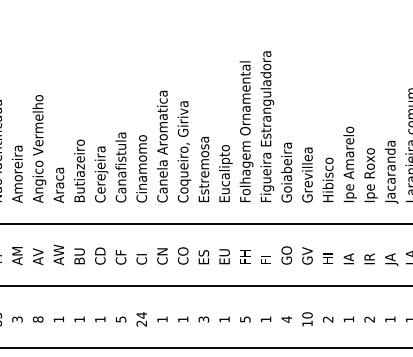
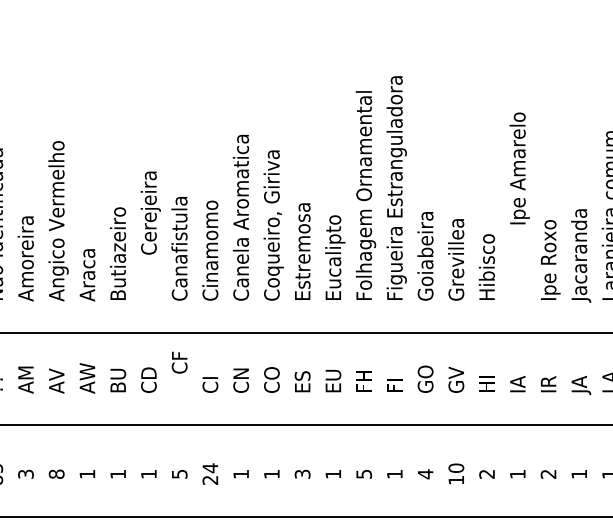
text: (349, 163) -> (518, 167), moved
text: (101, 174) -> (150, 213), moved
text: (120, 257) -> (178, 362), moved

